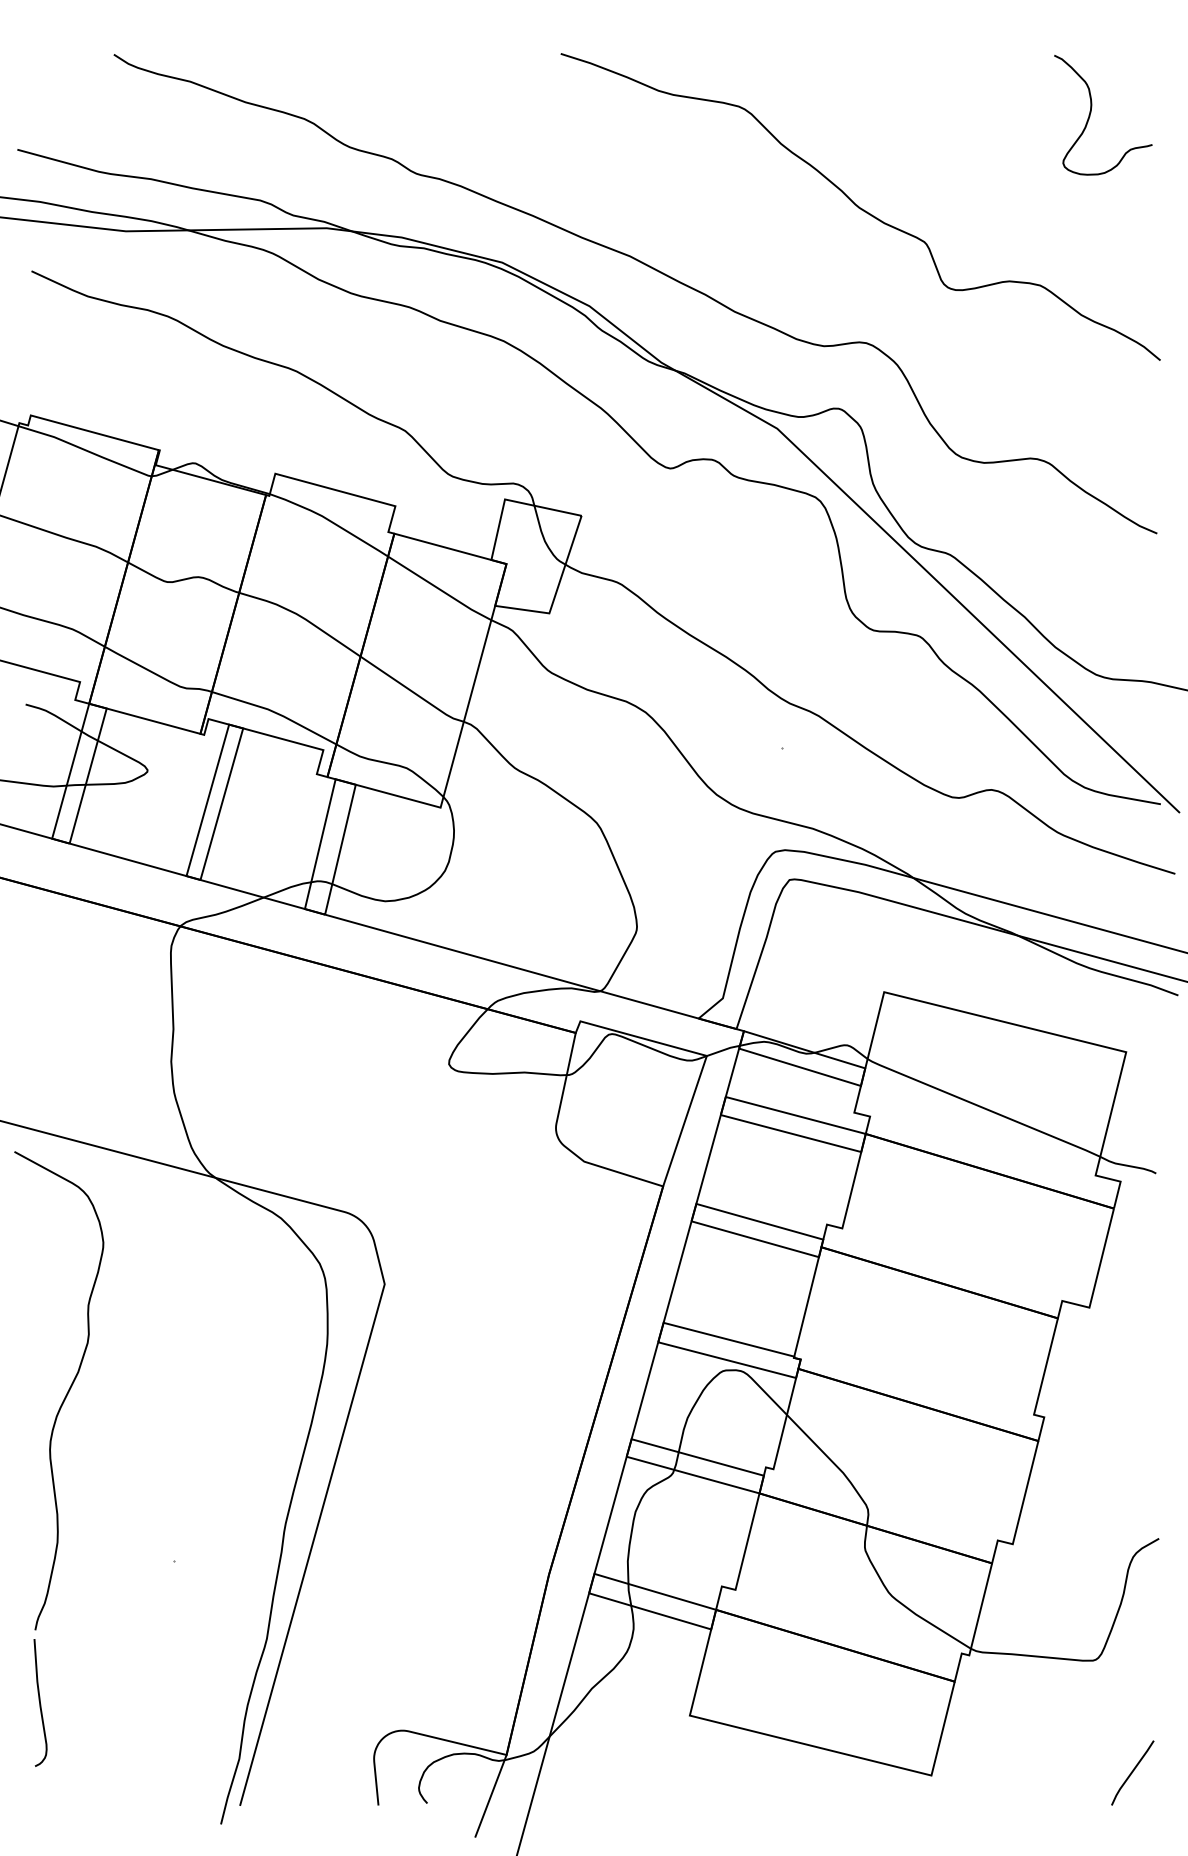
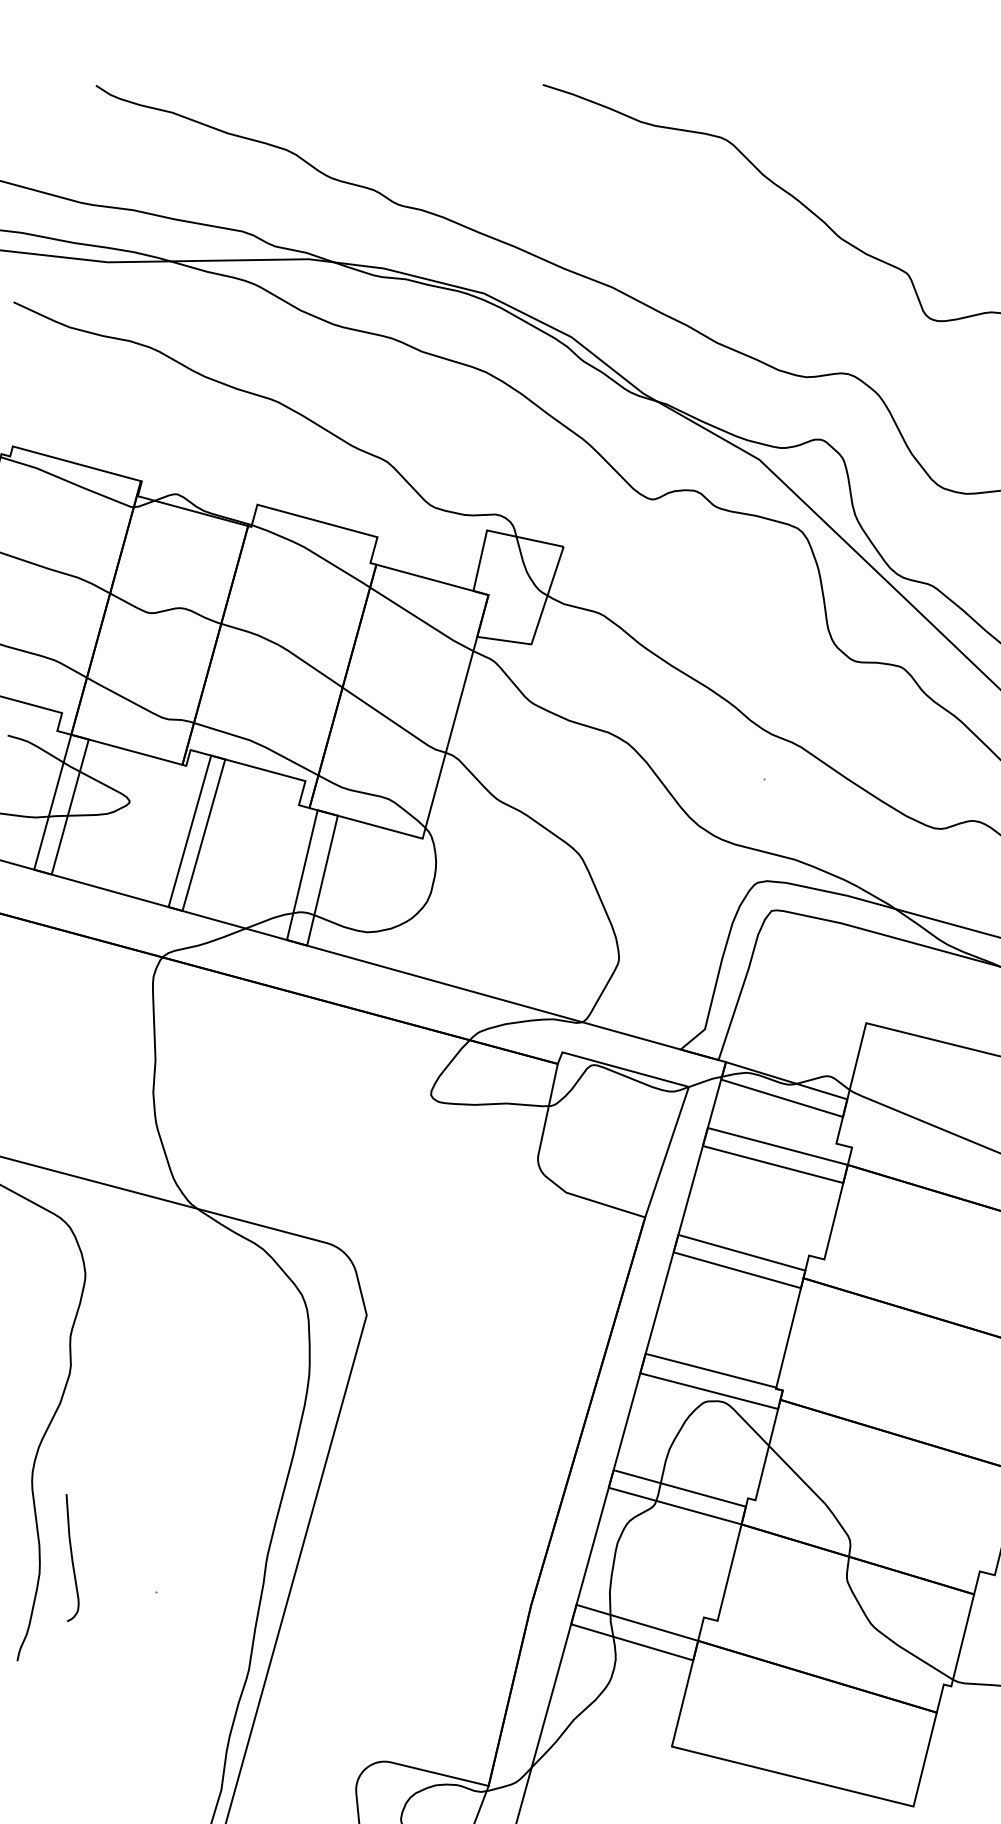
curve: (40, 1702) -> (72, 1557), moved

